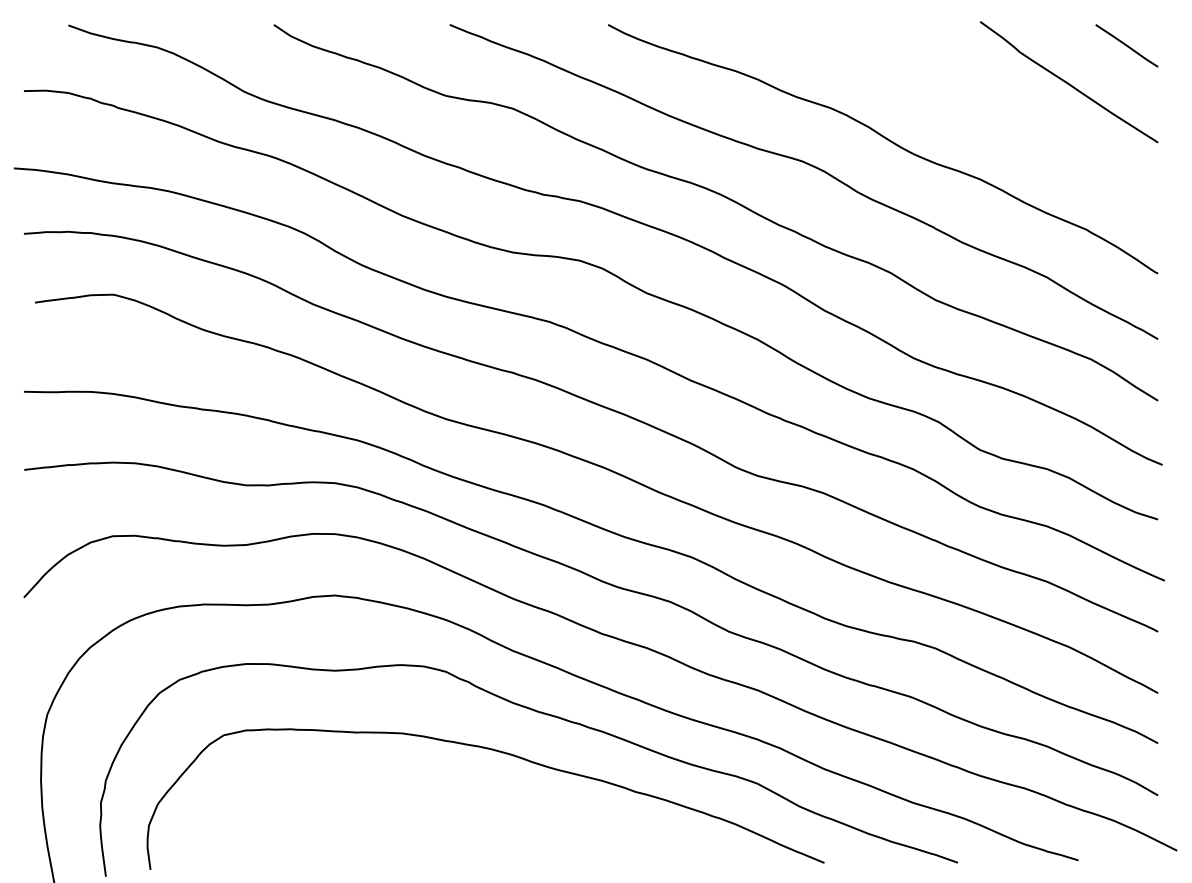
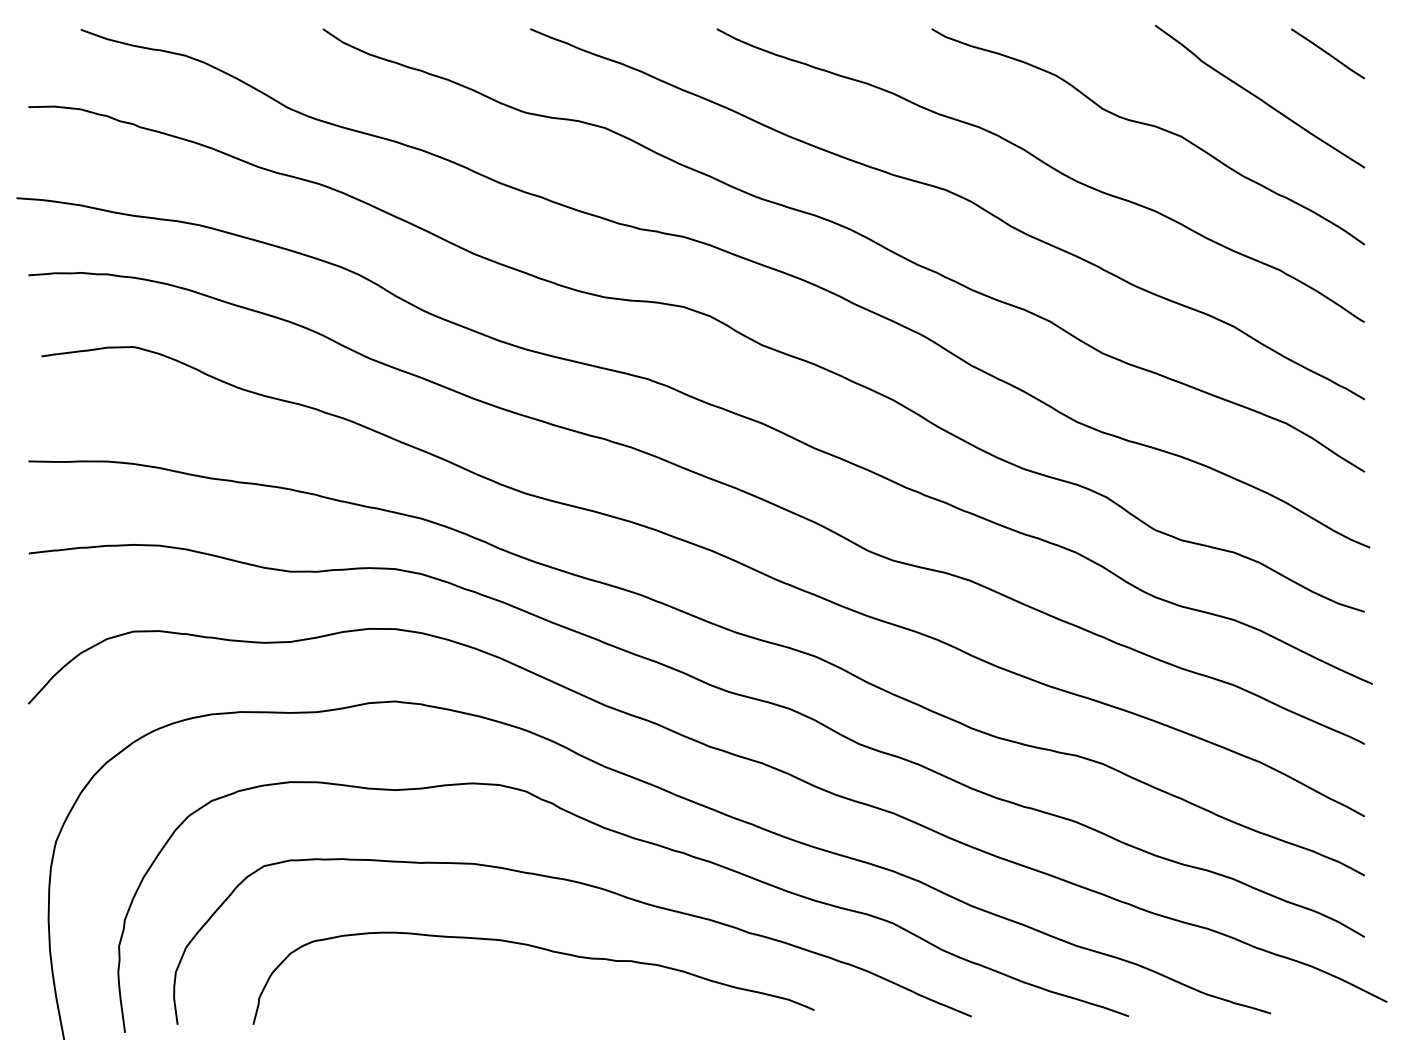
curve: (976, 107) -> (1150, 126), added
curve: (459, 806) -> (541, 949), added

